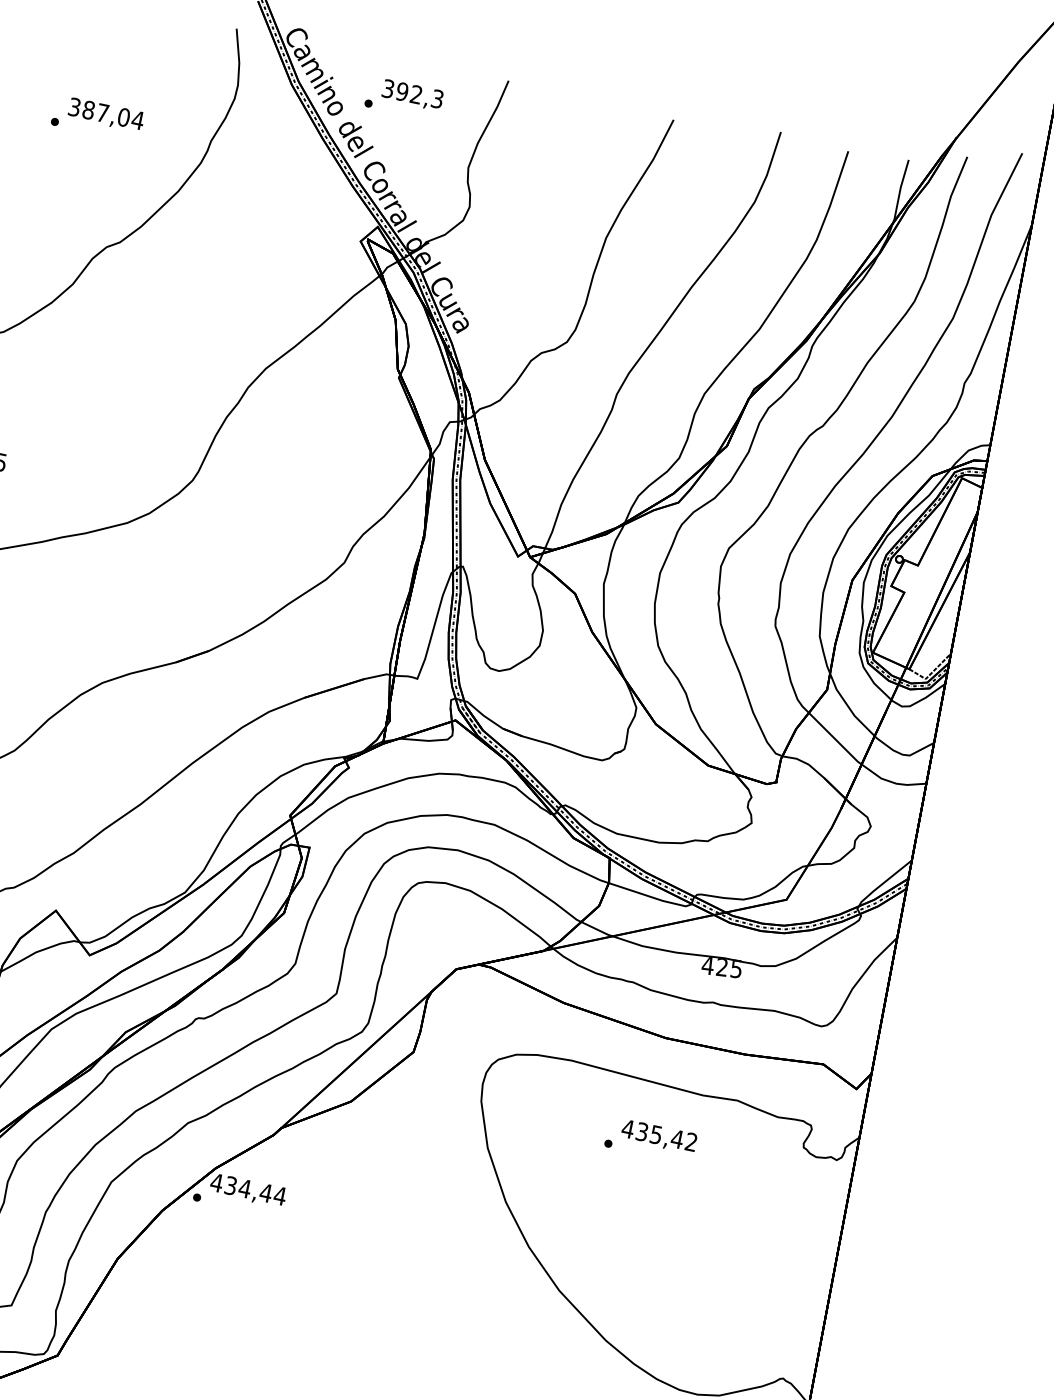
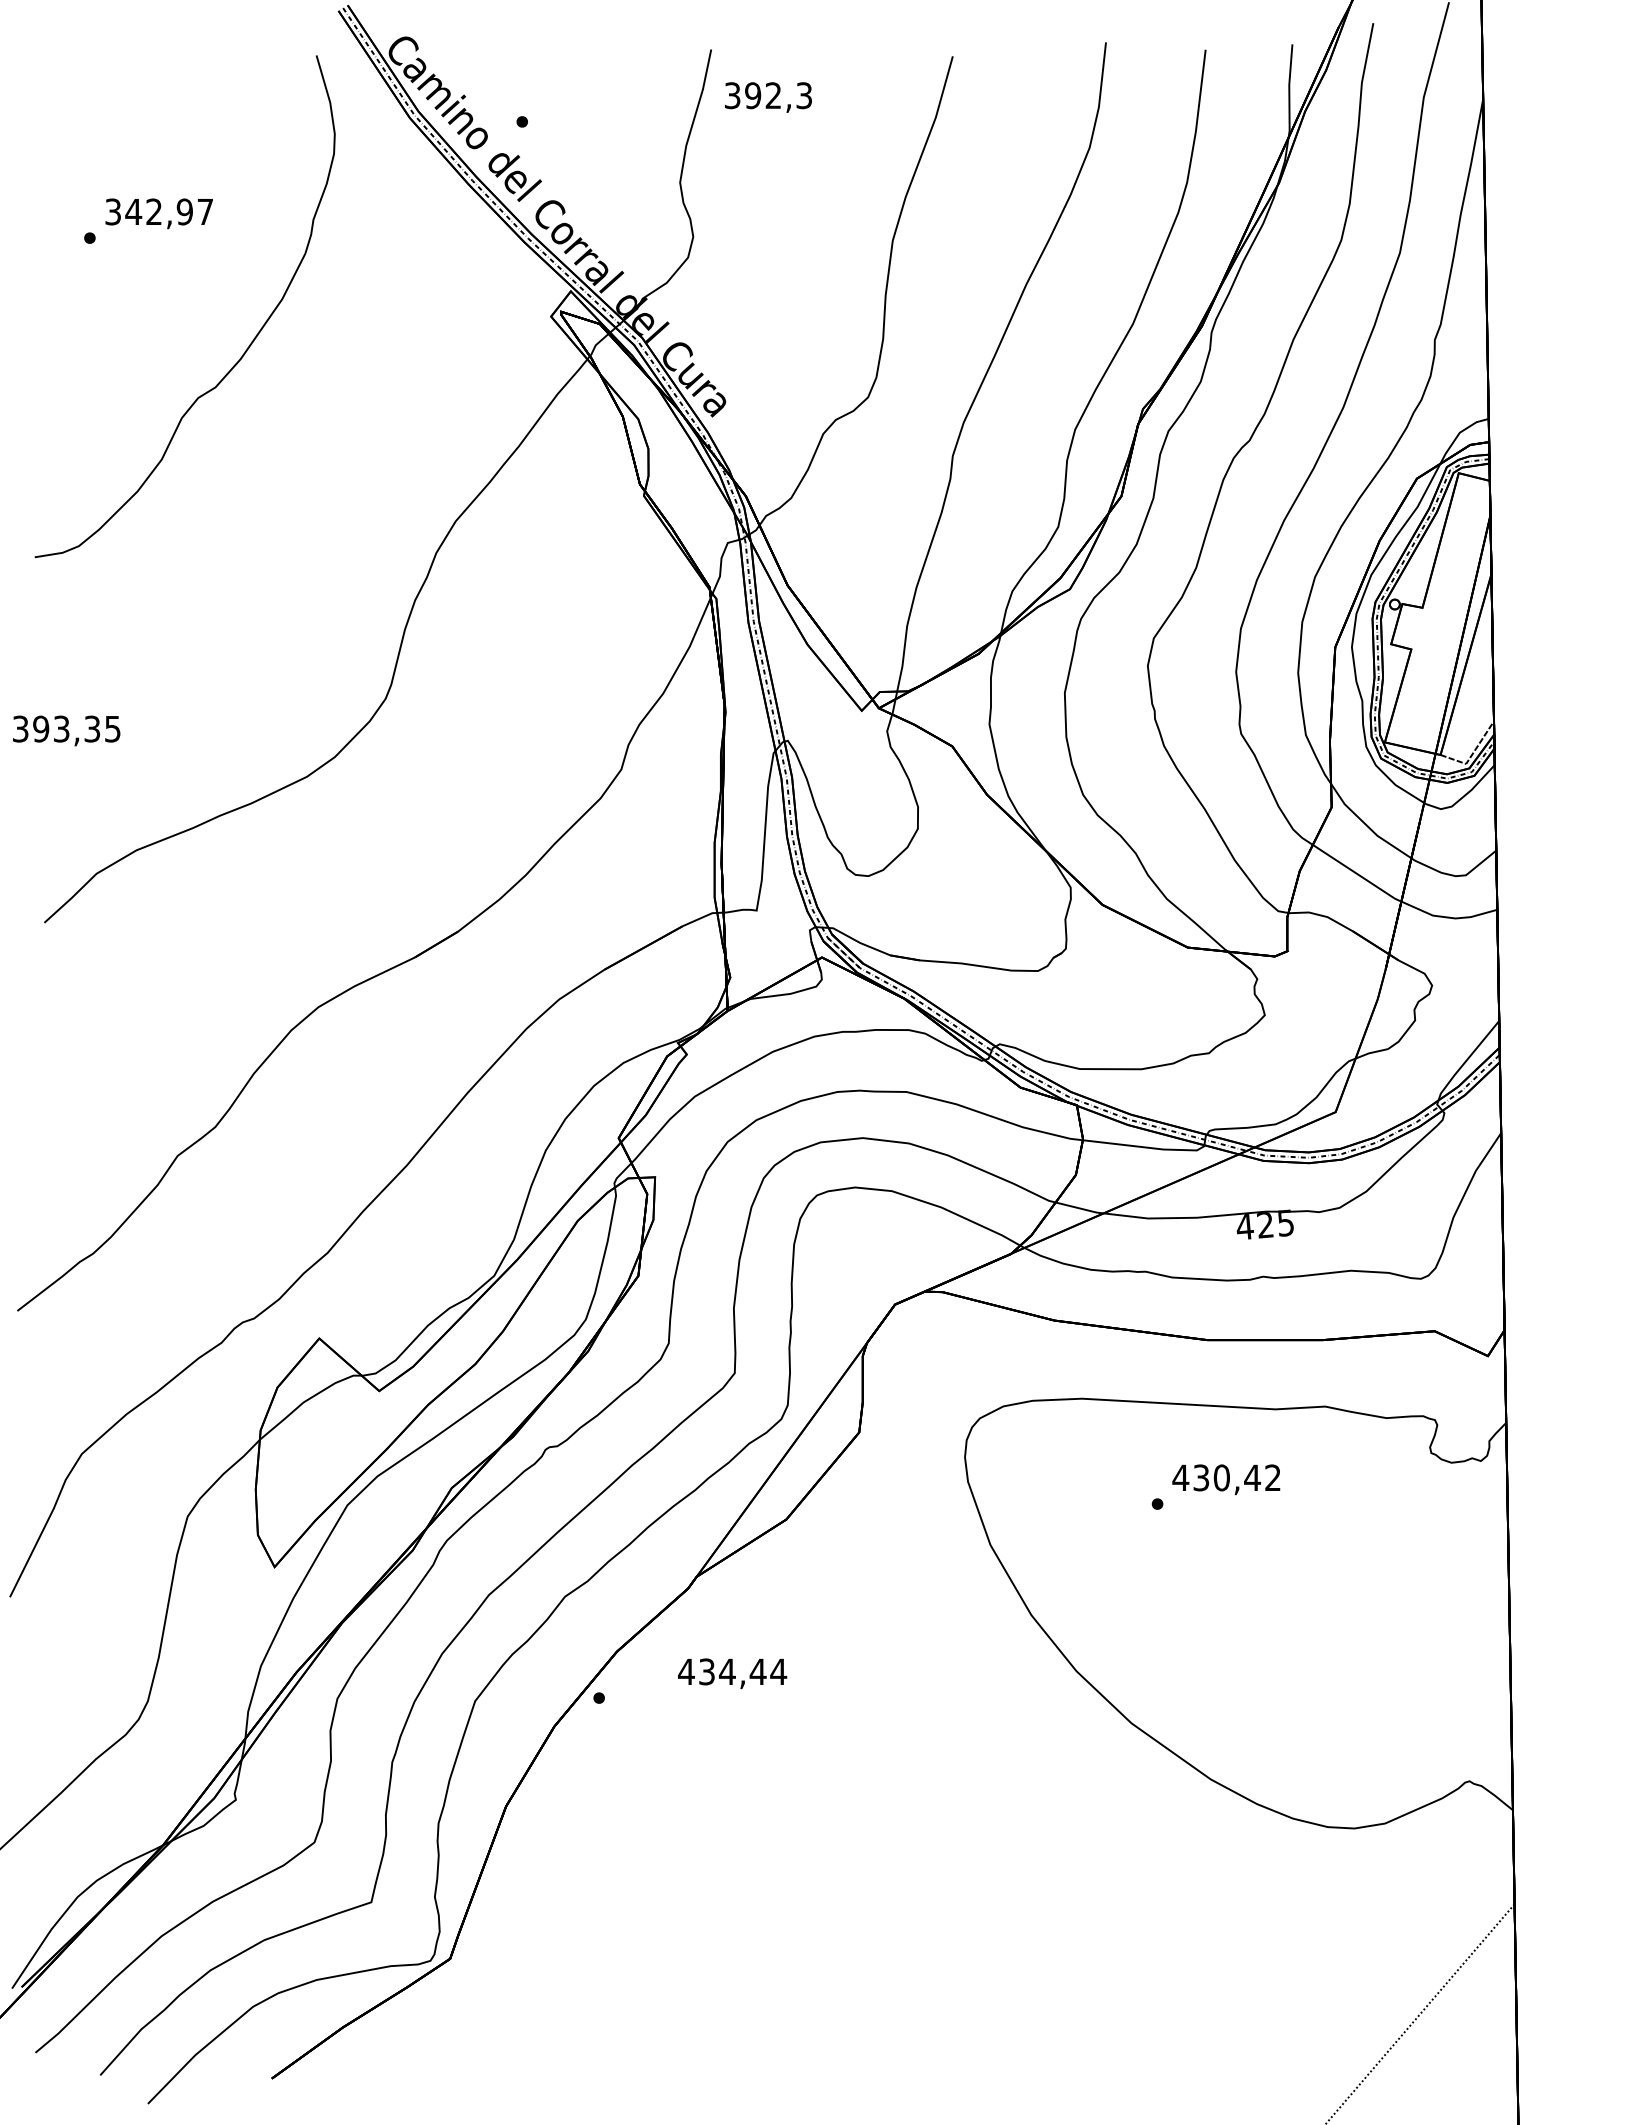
text: (412, 95) -> (768, 97), moved
text: (113, 114) -> (169, 211), 387,04 -> 342,97
text: (656, 1134) -> (1221, 1477), 435,42 -> 430,42
text: (248, 1190) -> (732, 1673), moved

